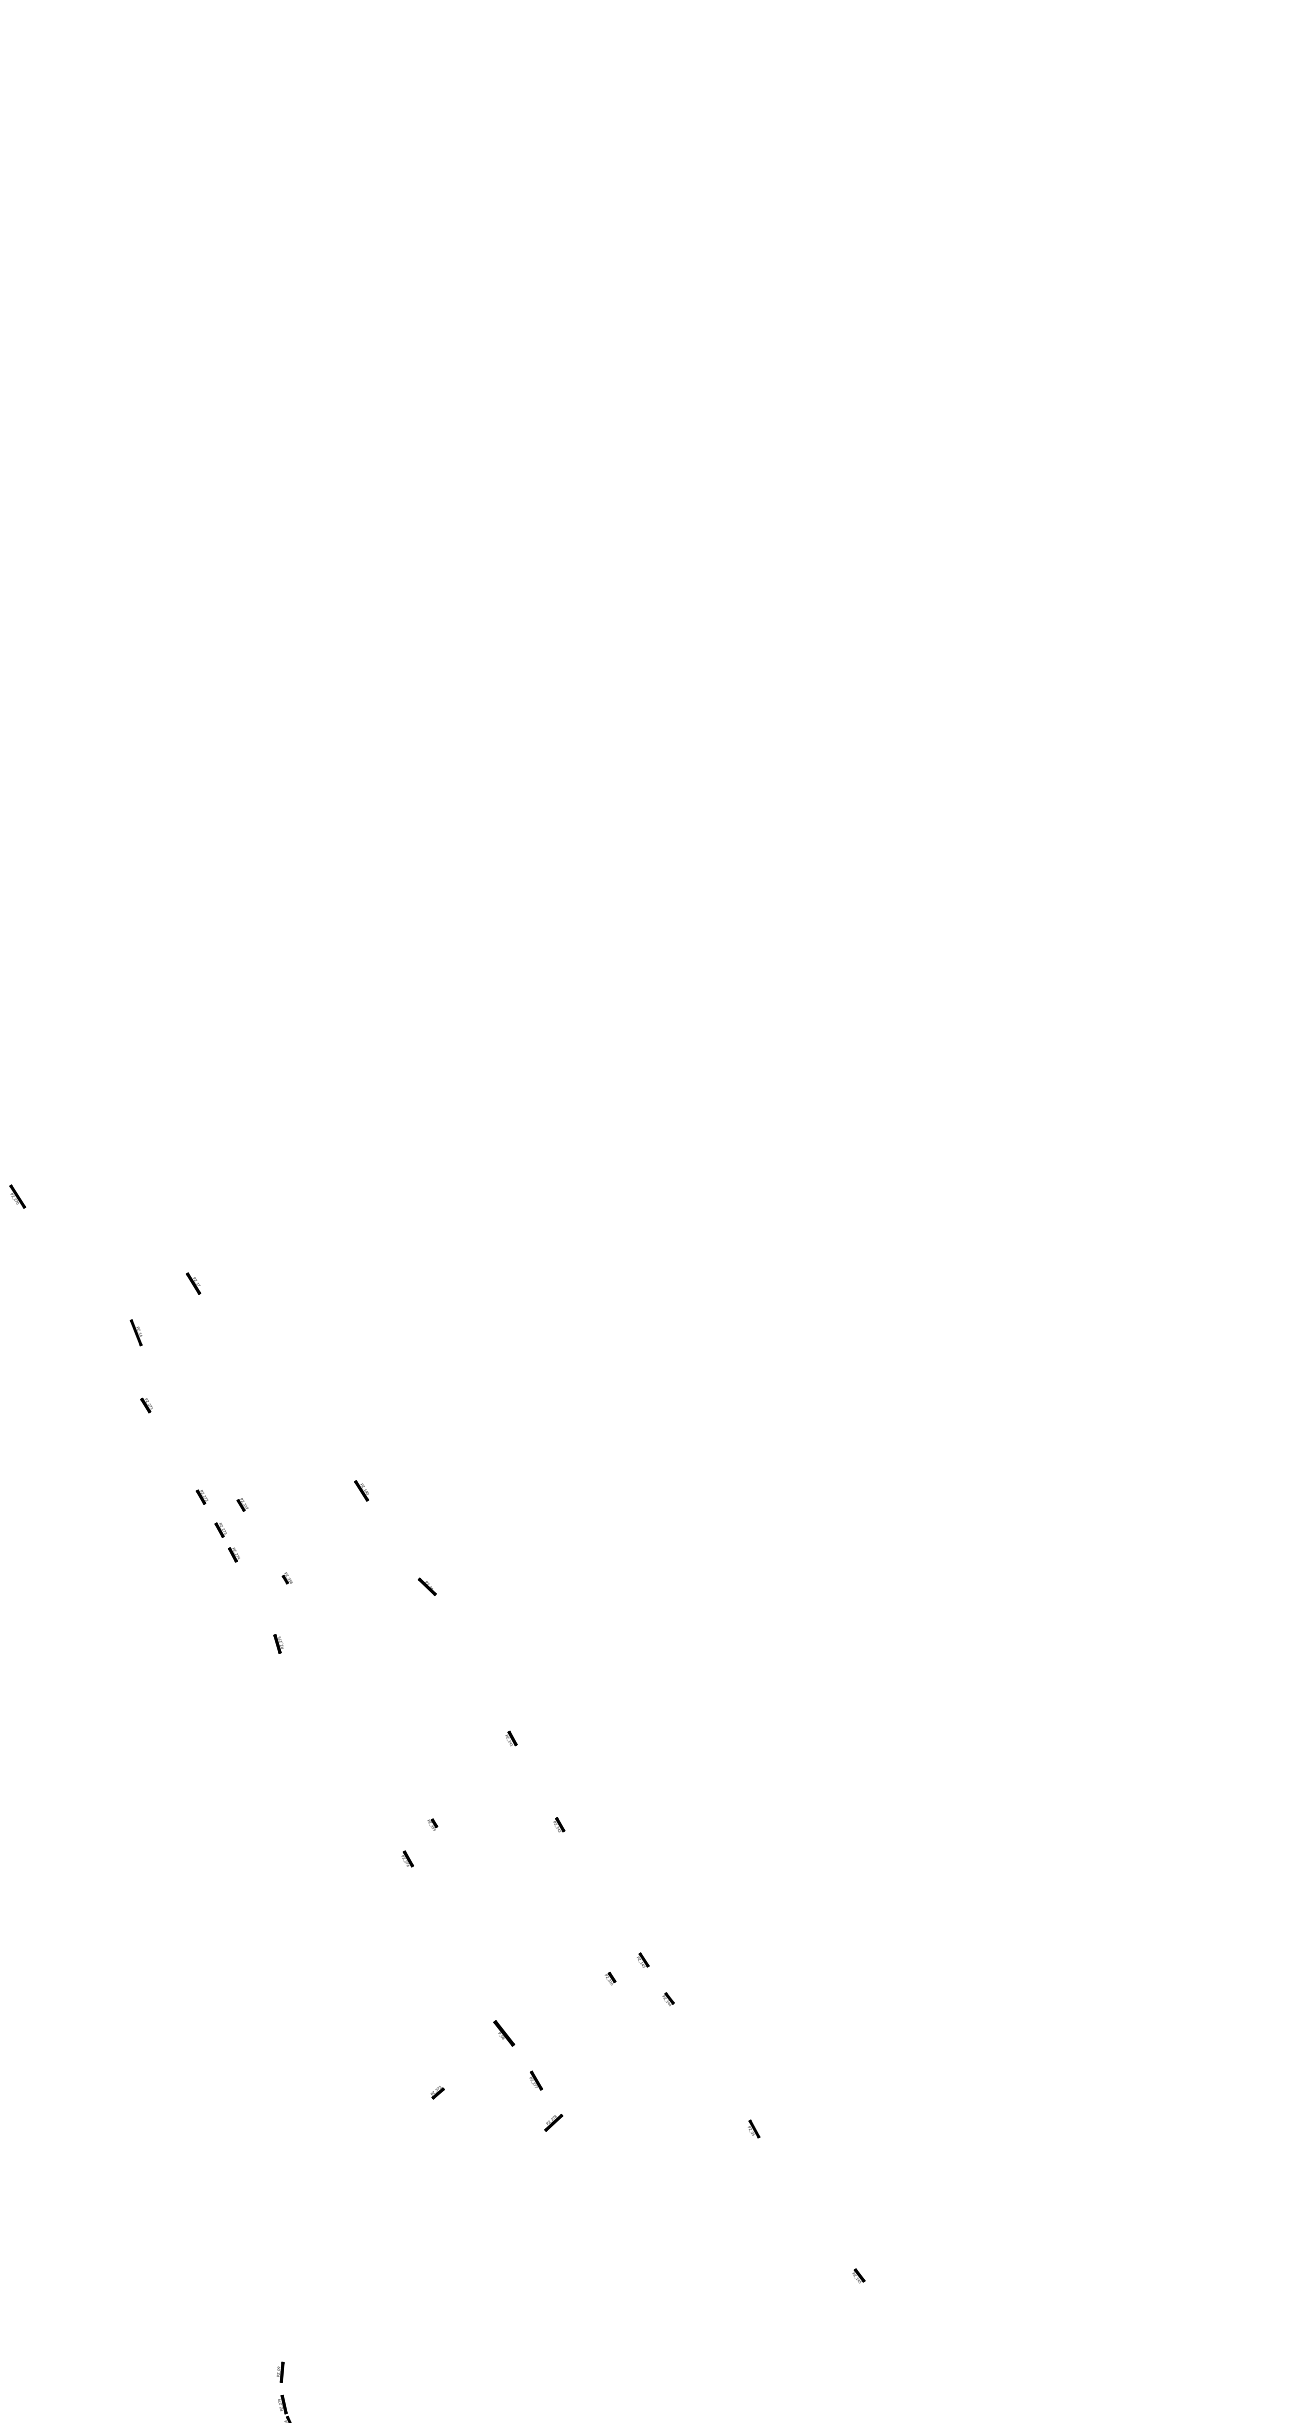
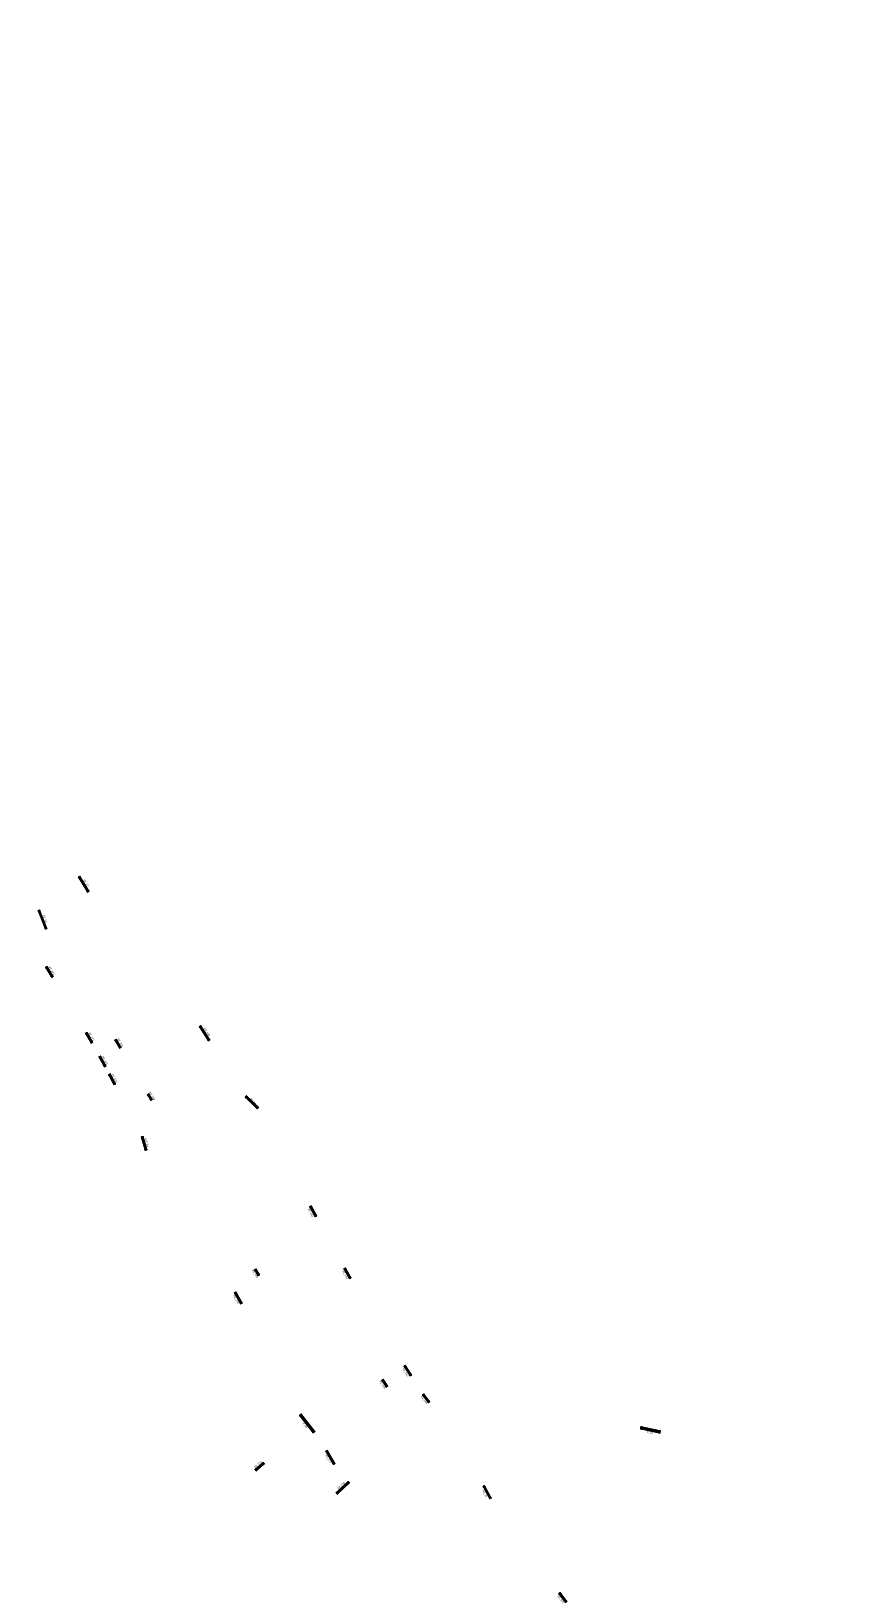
part: (981, 2042) -> (650, 1429), added

